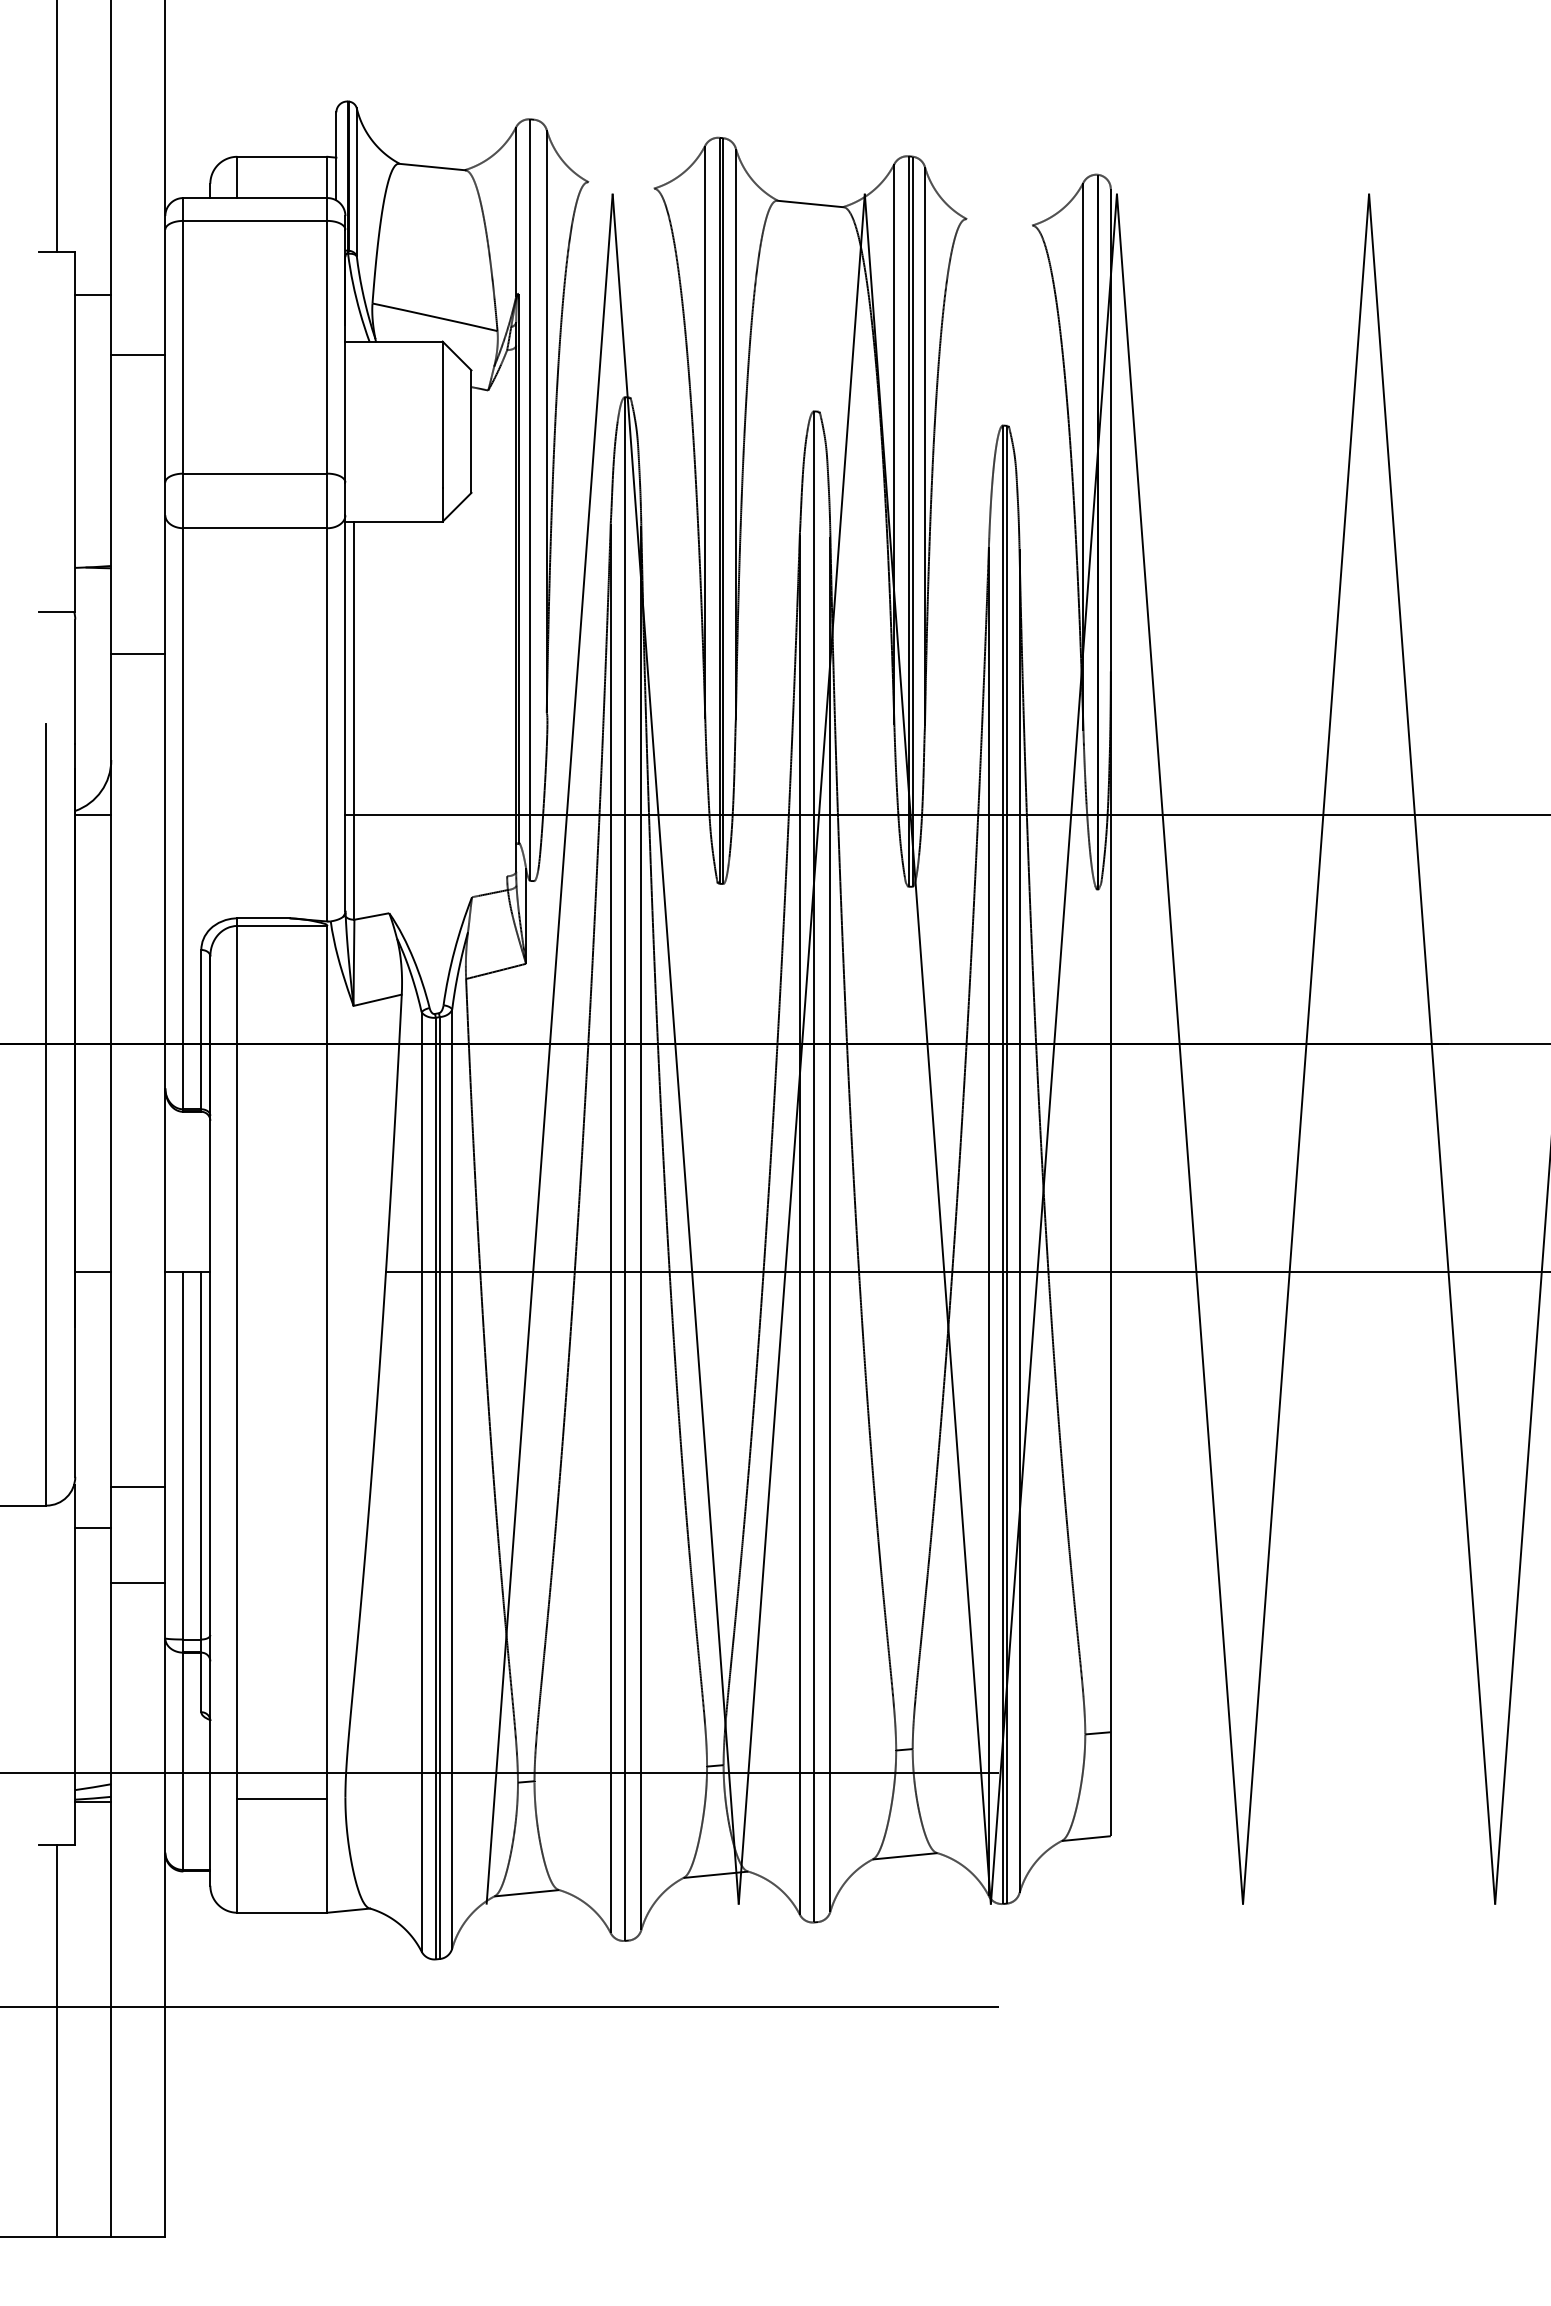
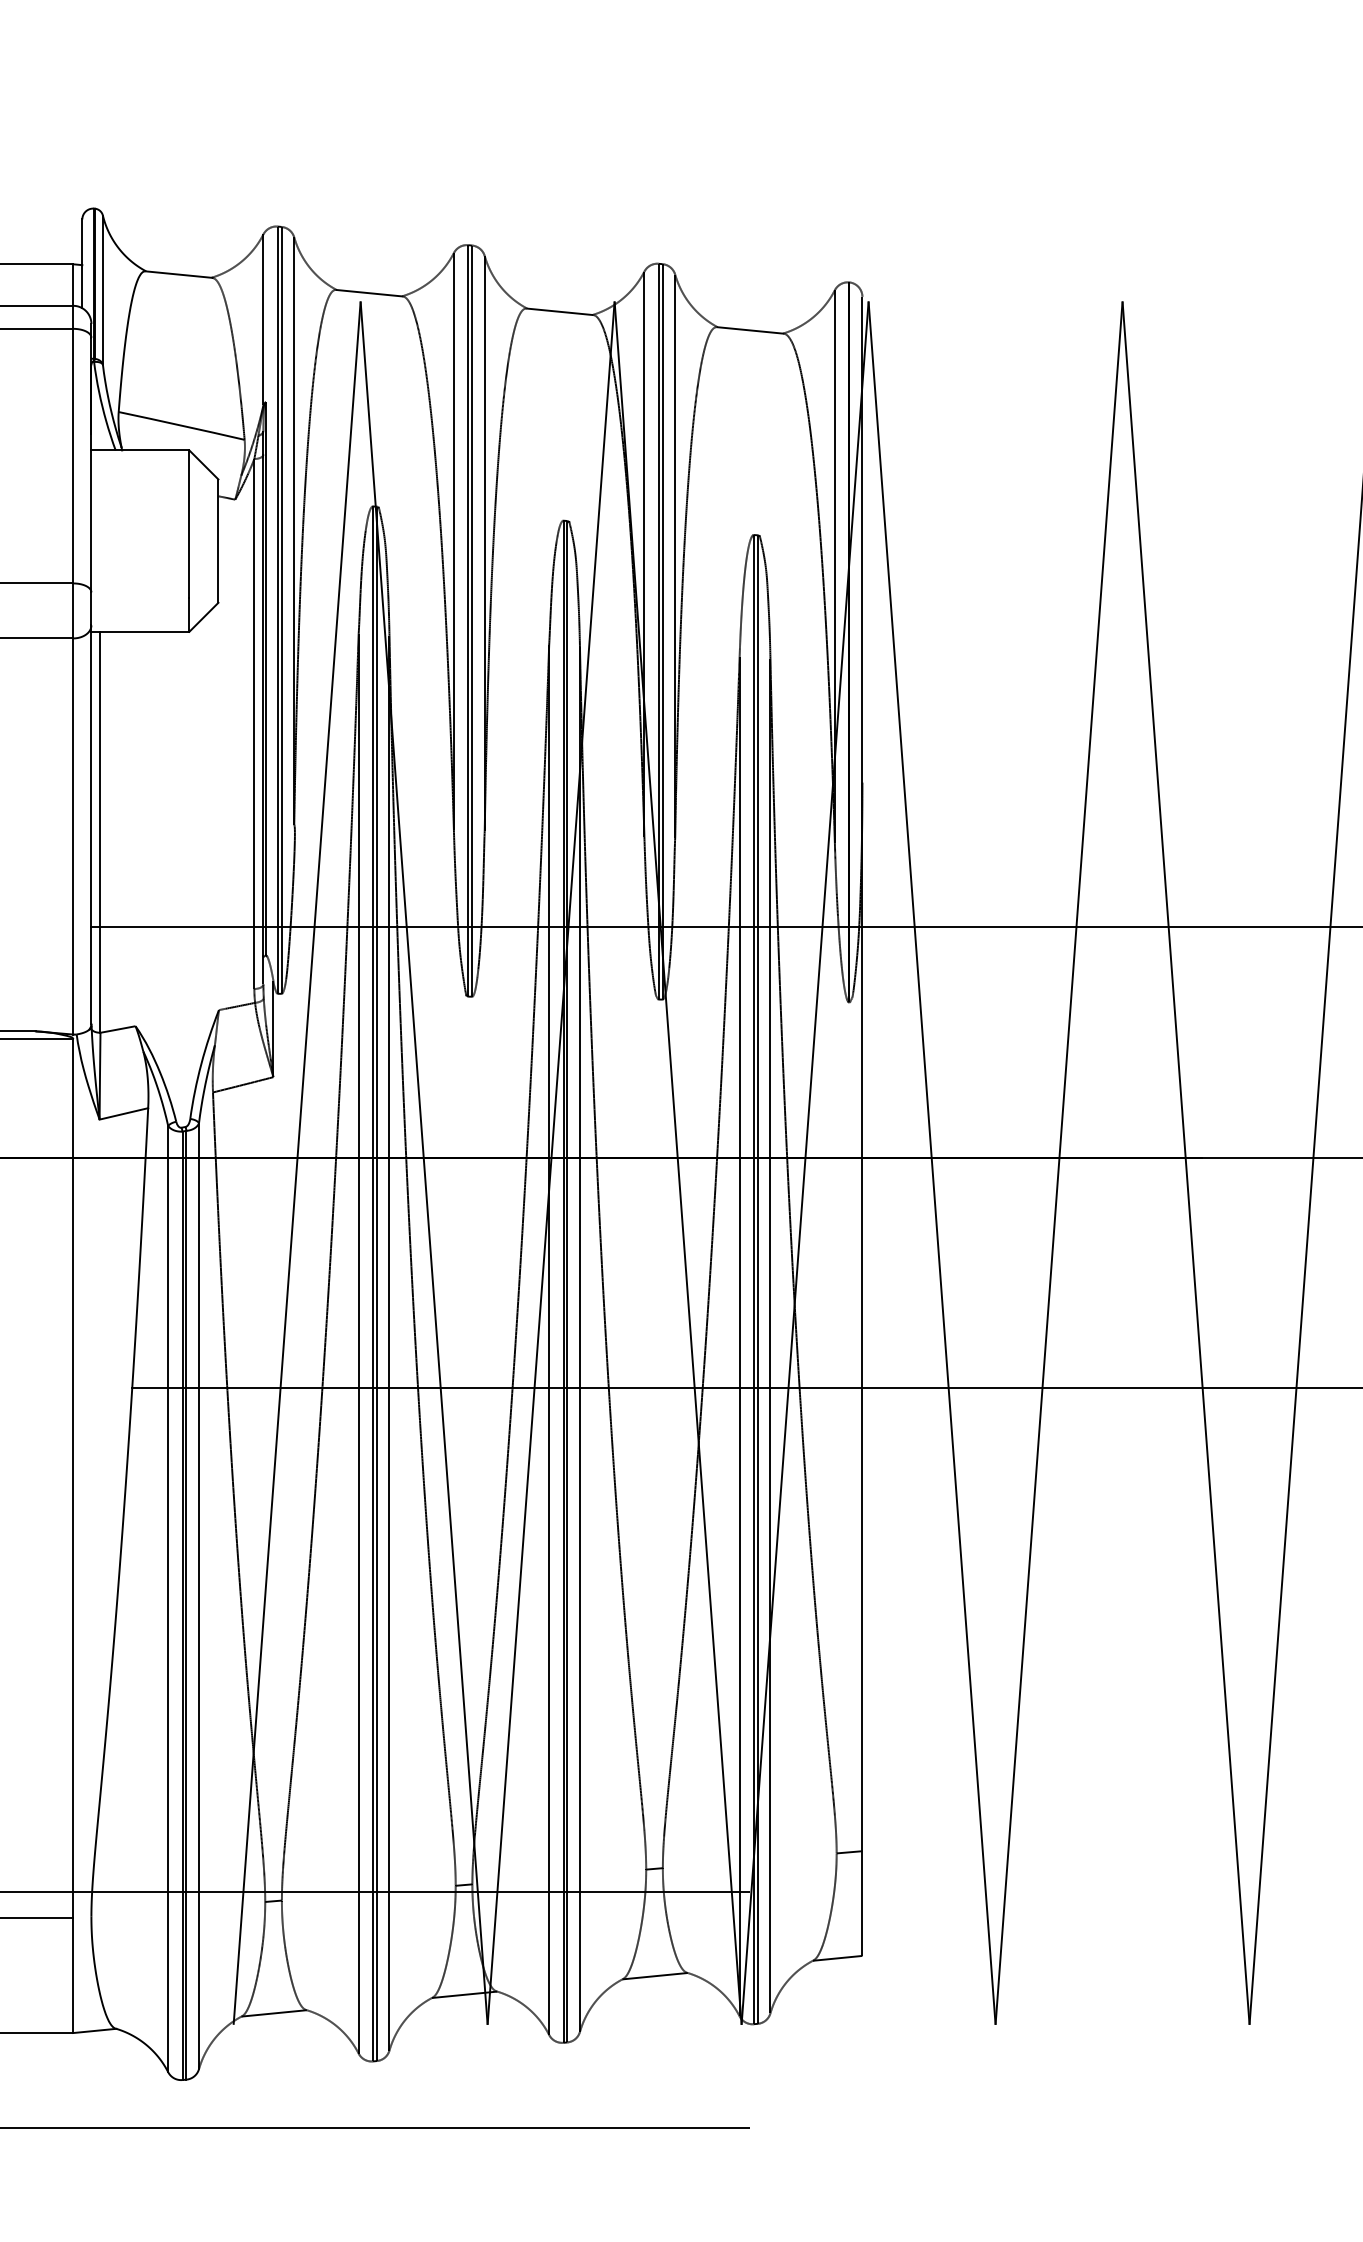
line: (621, 185) -> (369, 293), added
line: (999, 222) -> (750, 330), added
line: (534, 500) -> (281, 610), added
line: (507, 613) -> (254, 724), added
line: (817, 1166) -> (566, 1281), added
line: (628, 1168) -> (376, 1283), added

